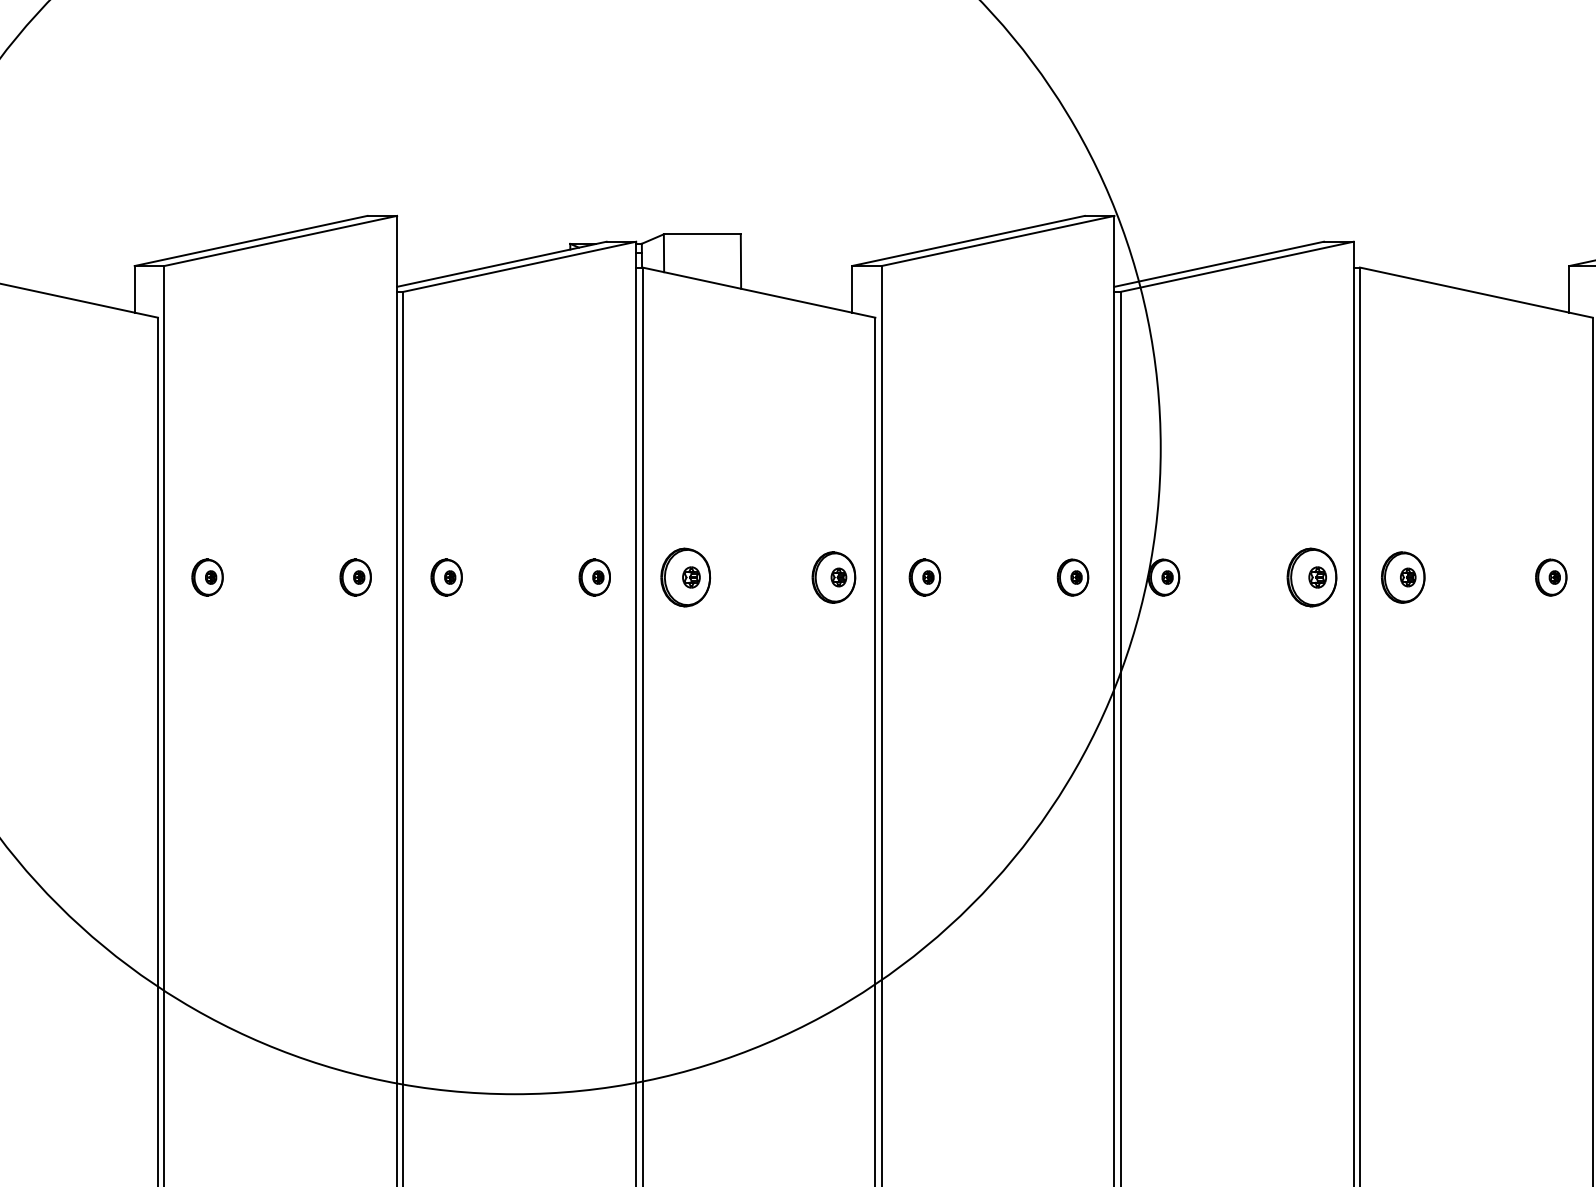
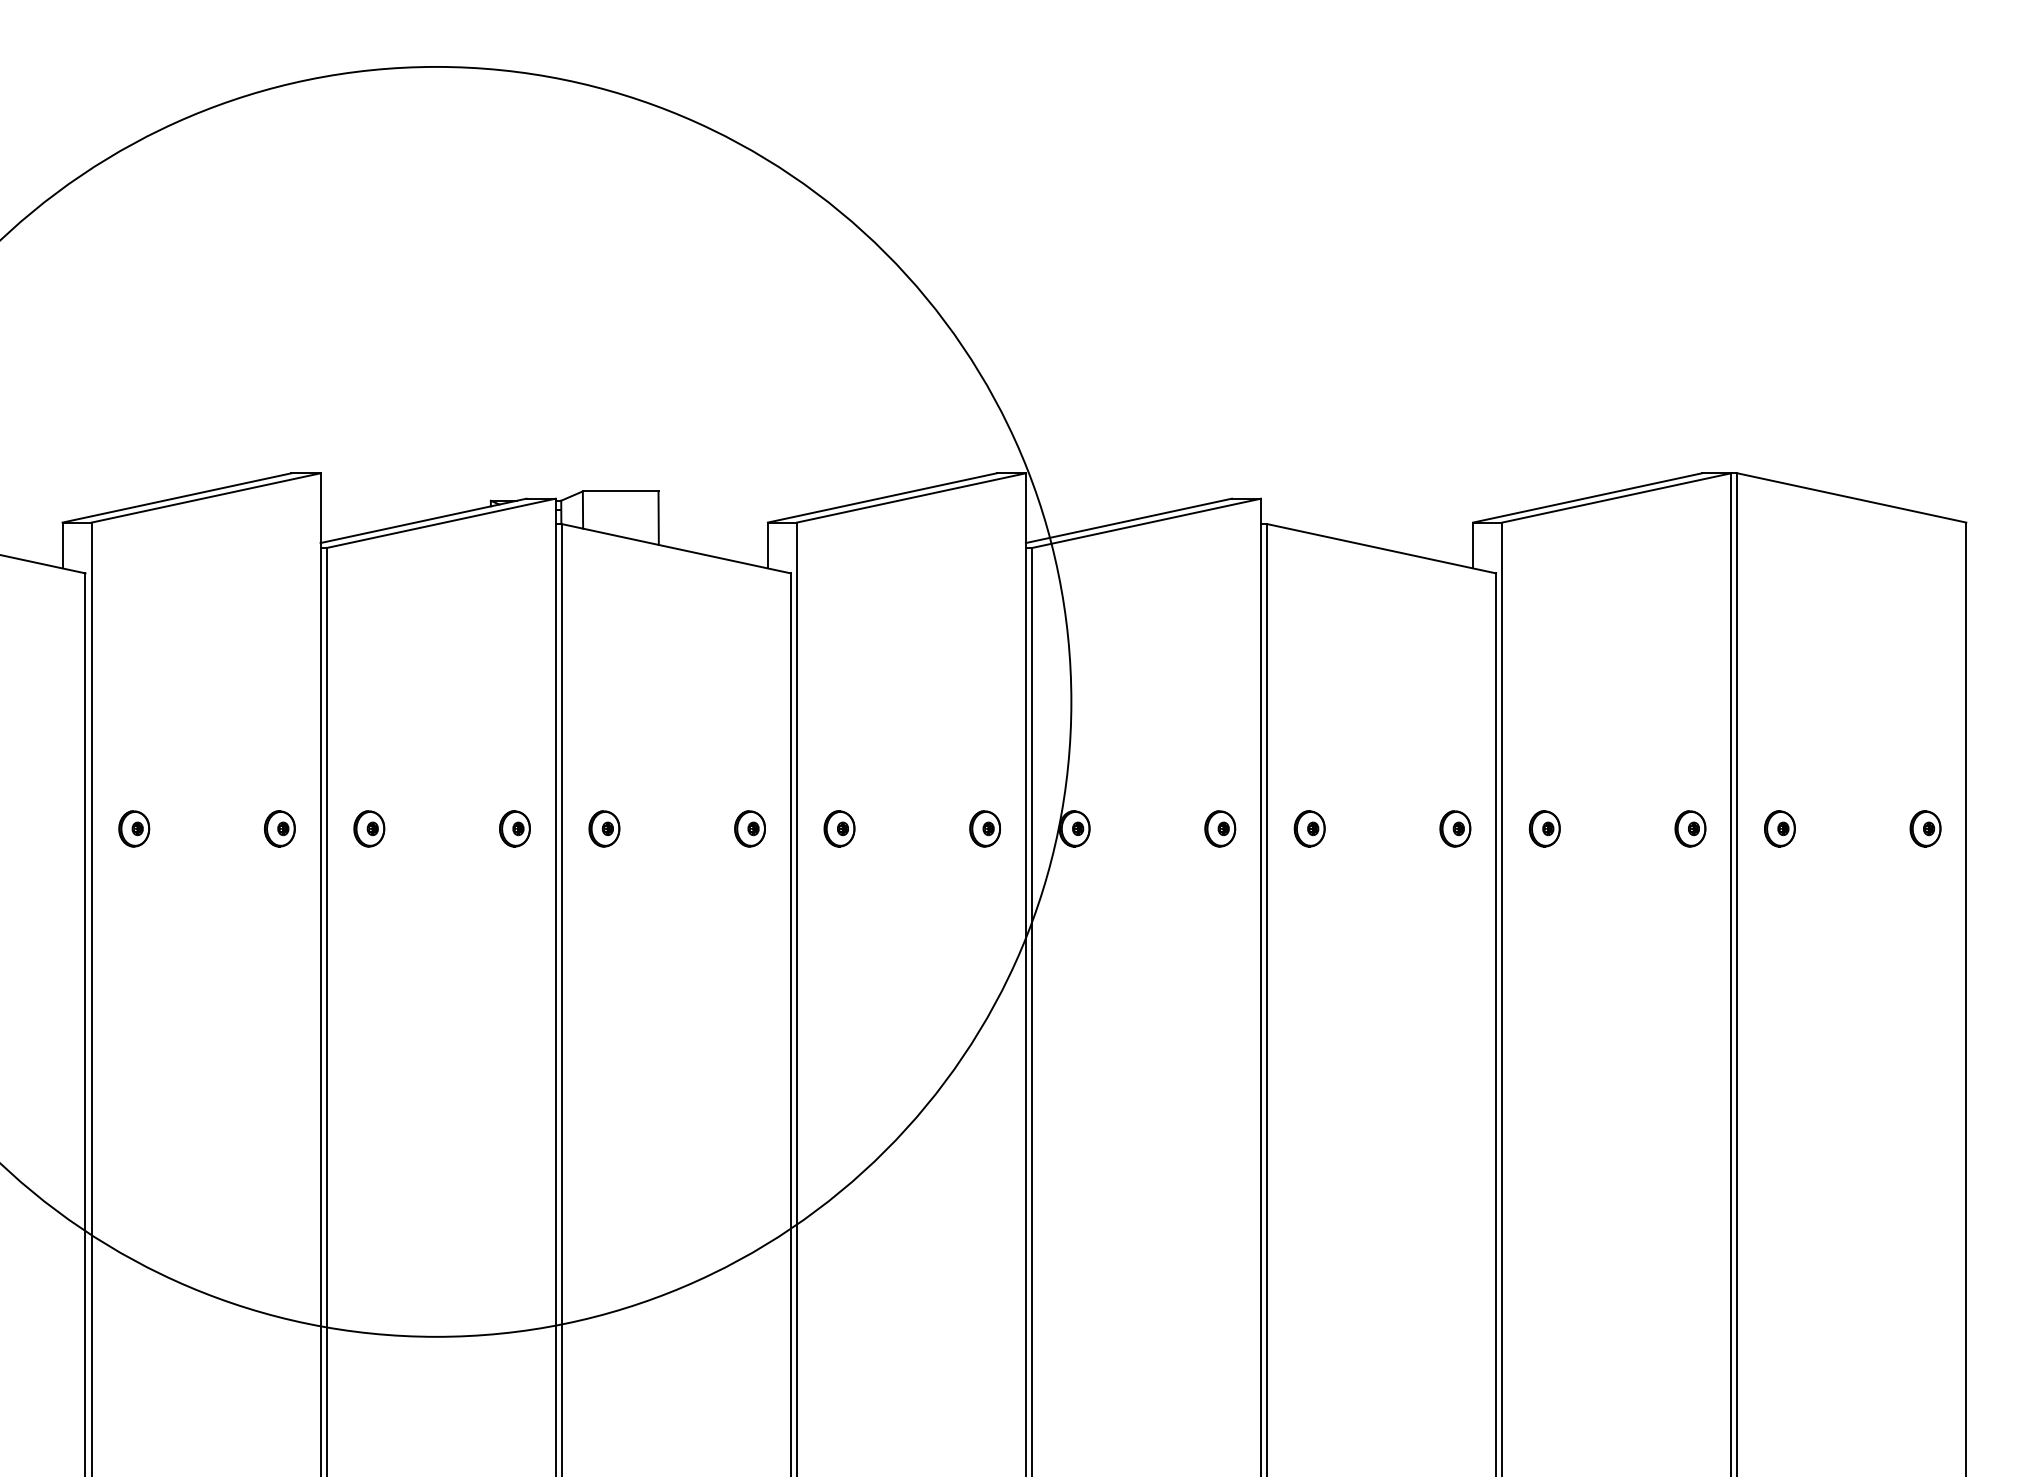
part: (685, 577) -> (604, 828), size x0.62
part: (833, 577) -> (749, 828), size x0.71
part: (1312, 577) -> (1220, 828), size x0.62
part: (1402, 577) -> (1309, 828), size x0.71

